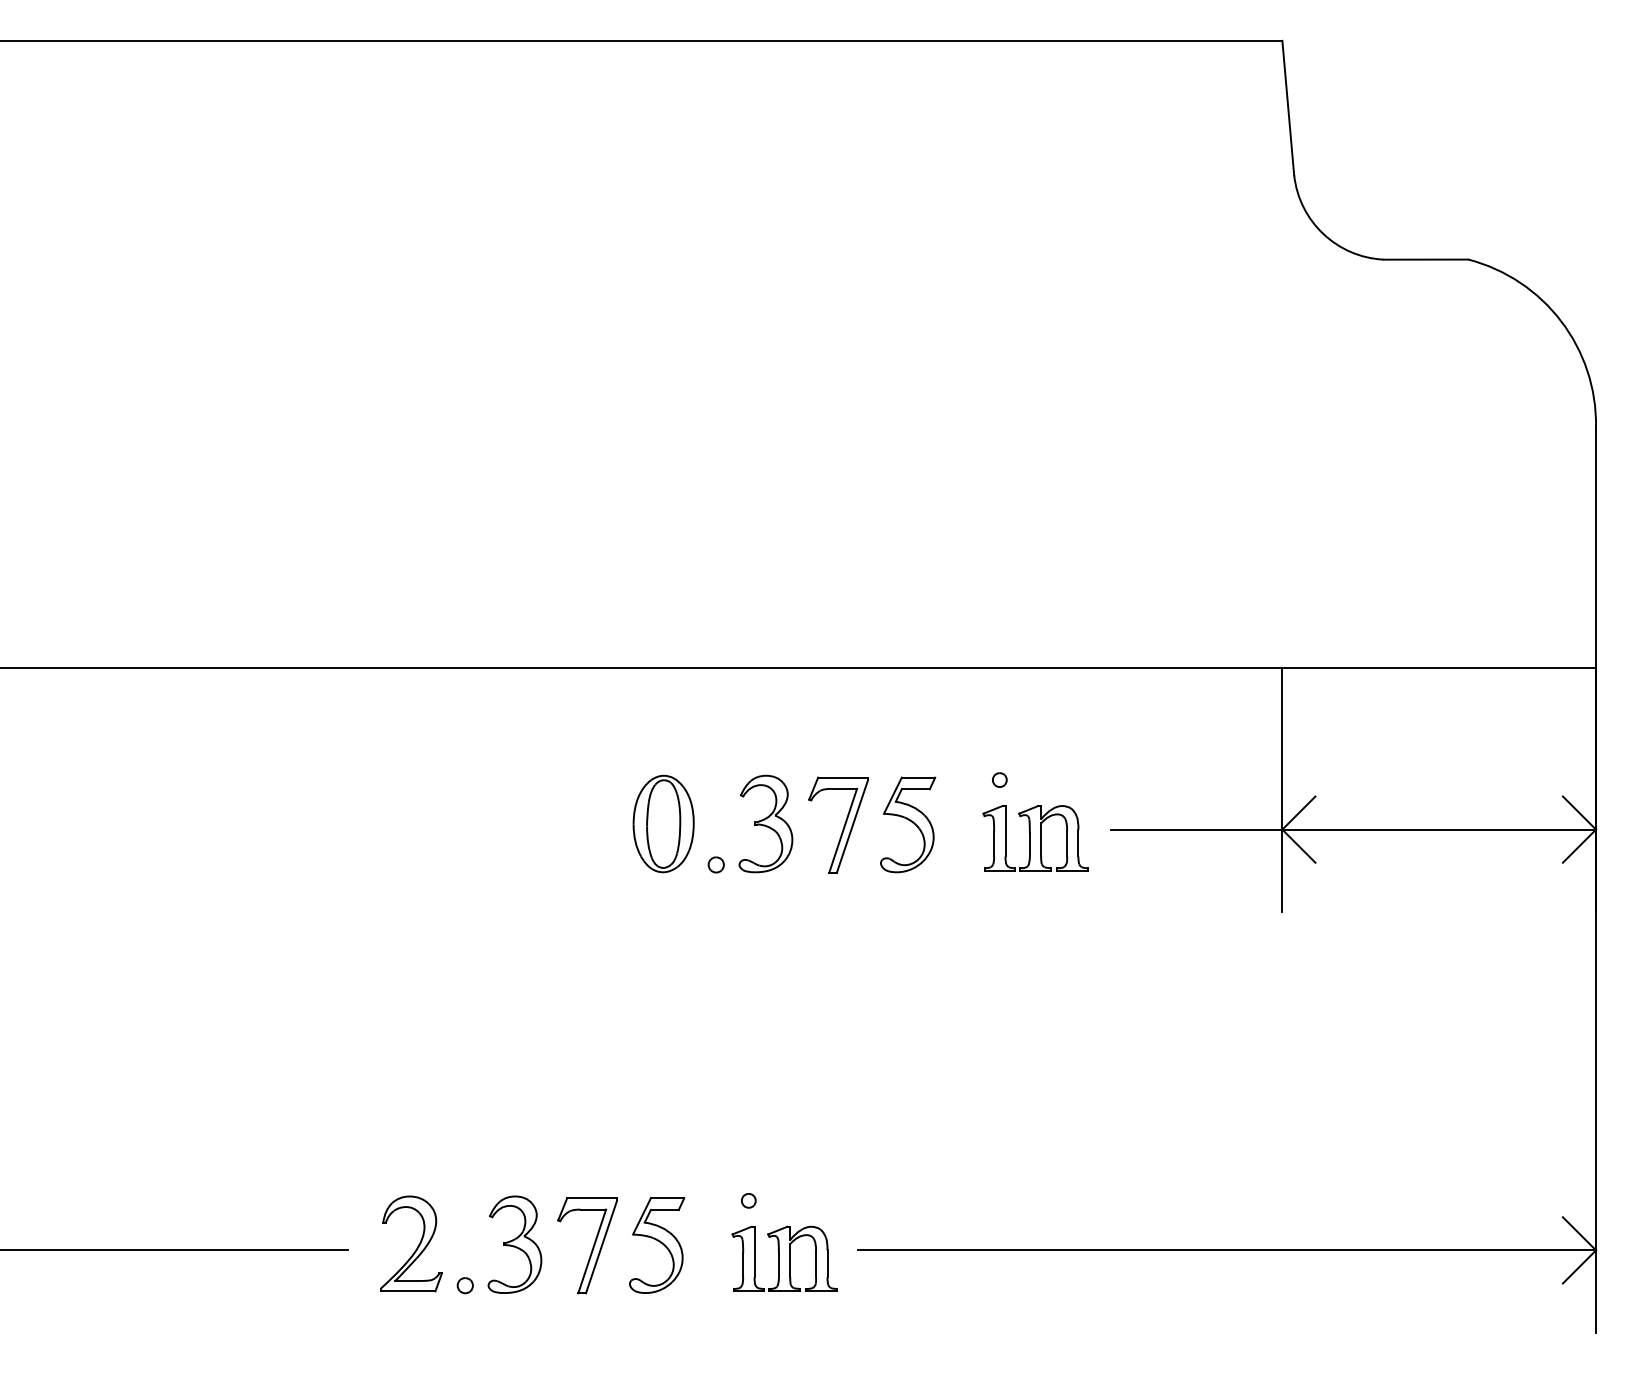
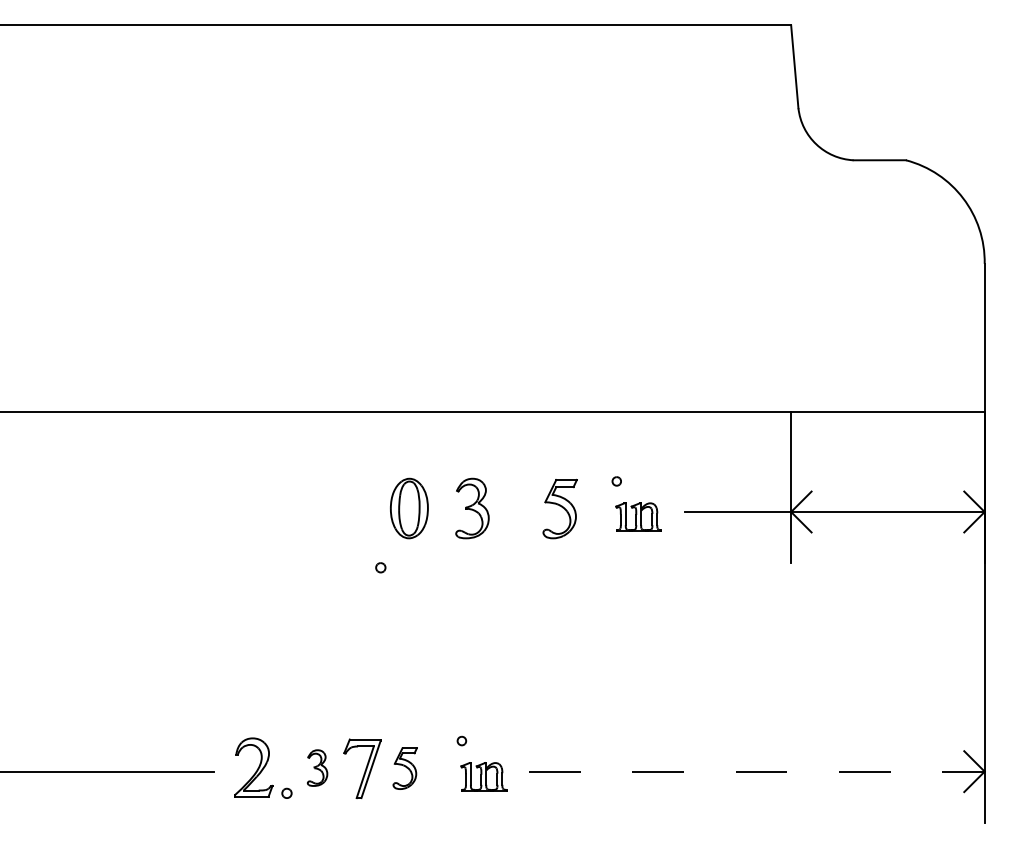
part: (838, 823) -> (517, 508), removed
part: (1034, 836) -> (638, 516), size x0.7
part: (715, 864) -> (380, 567), moved
part: (514, 1243) -> (317, 767), size x0.6
part: (655, 1245) -> (404, 768), size x0.7
line: (1226, 1250) -> (756, 771), solid -> dashed
part: (783, 1258) -> (483, 776), size x0.7

